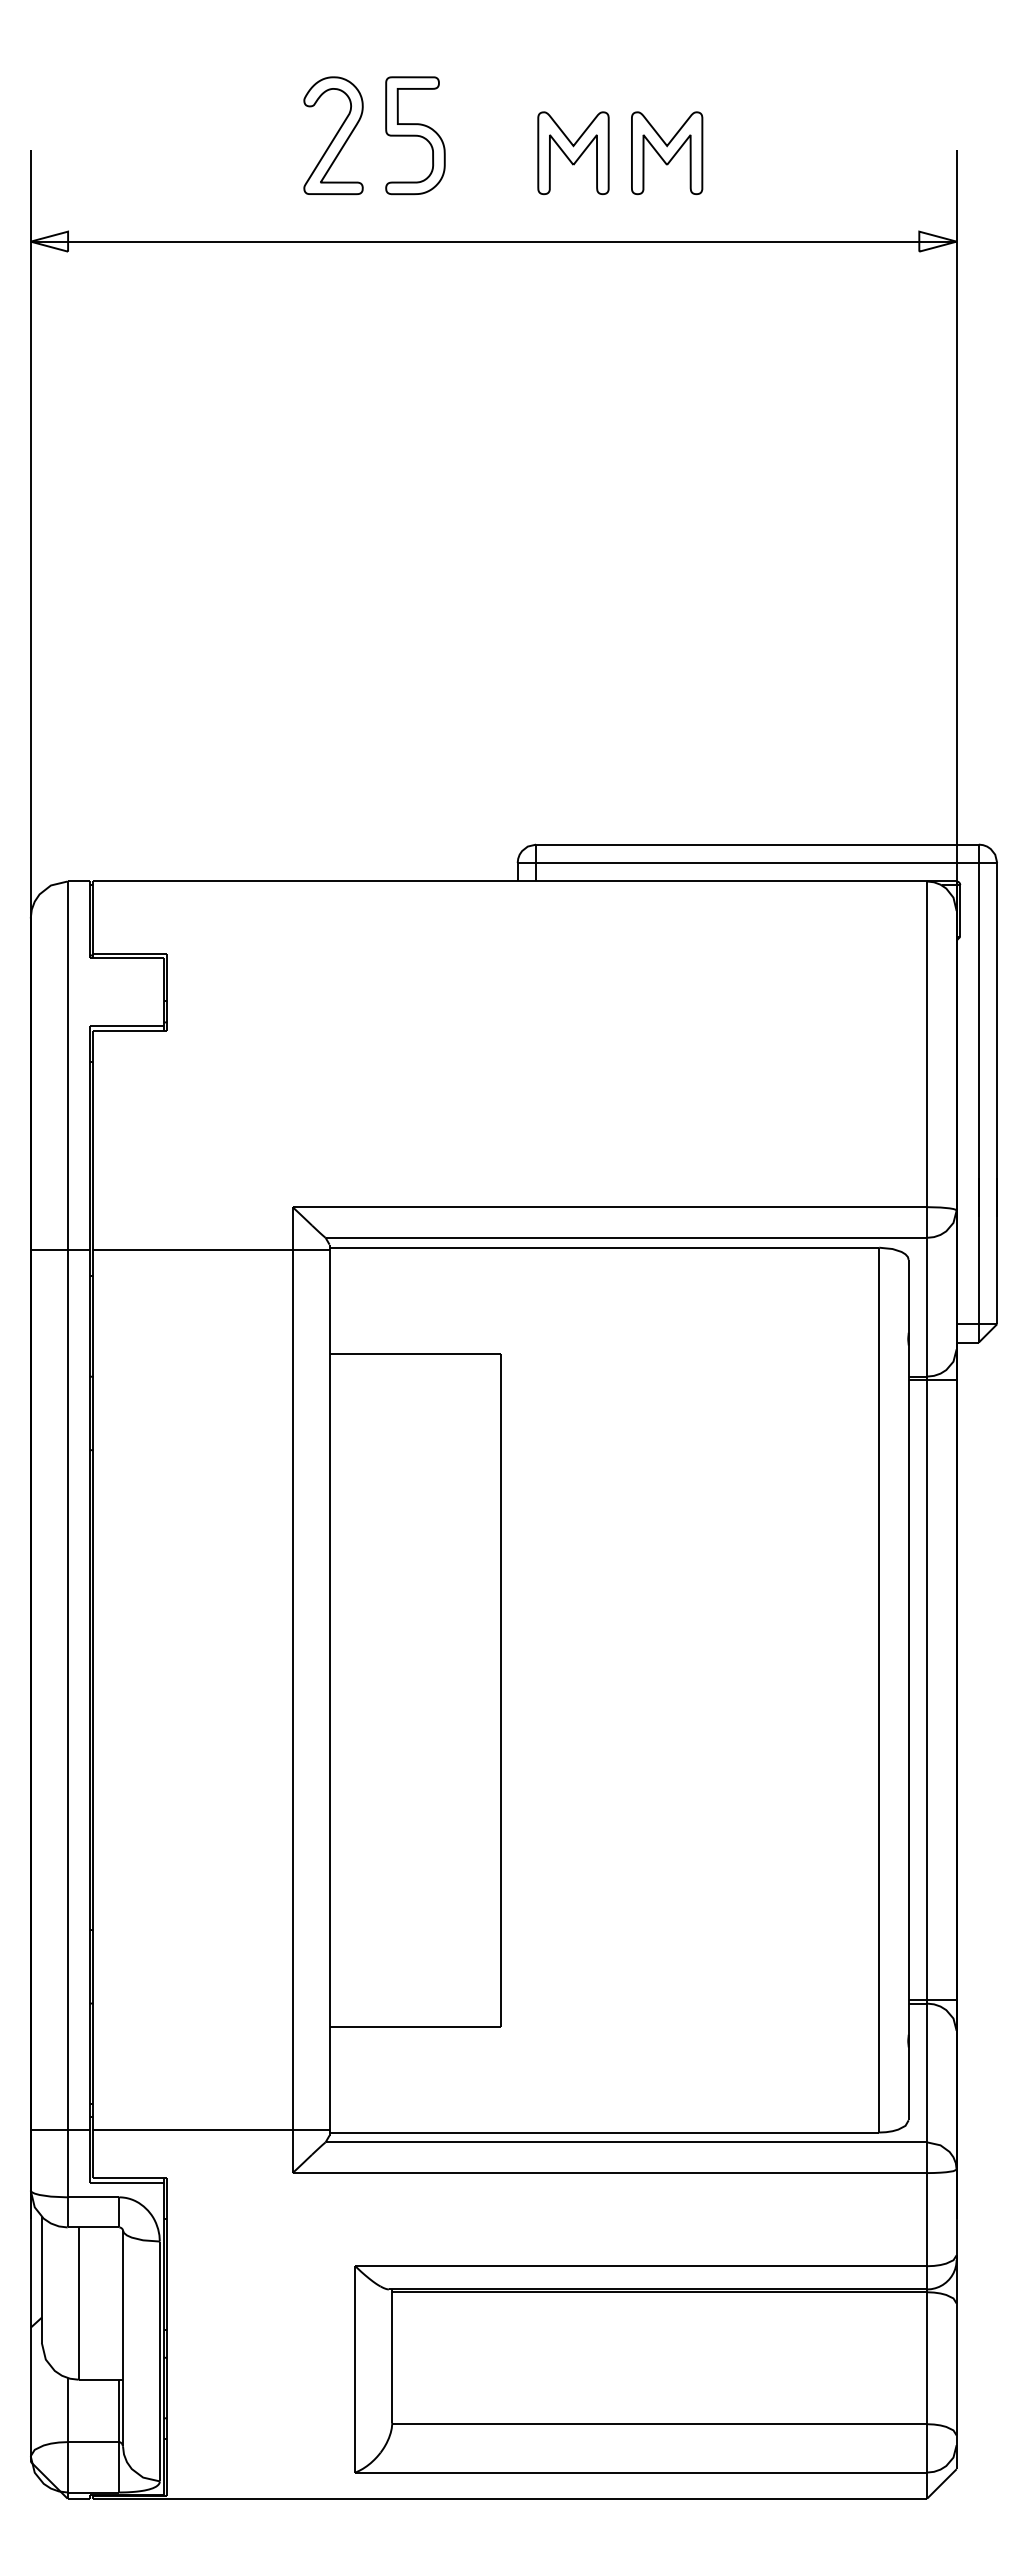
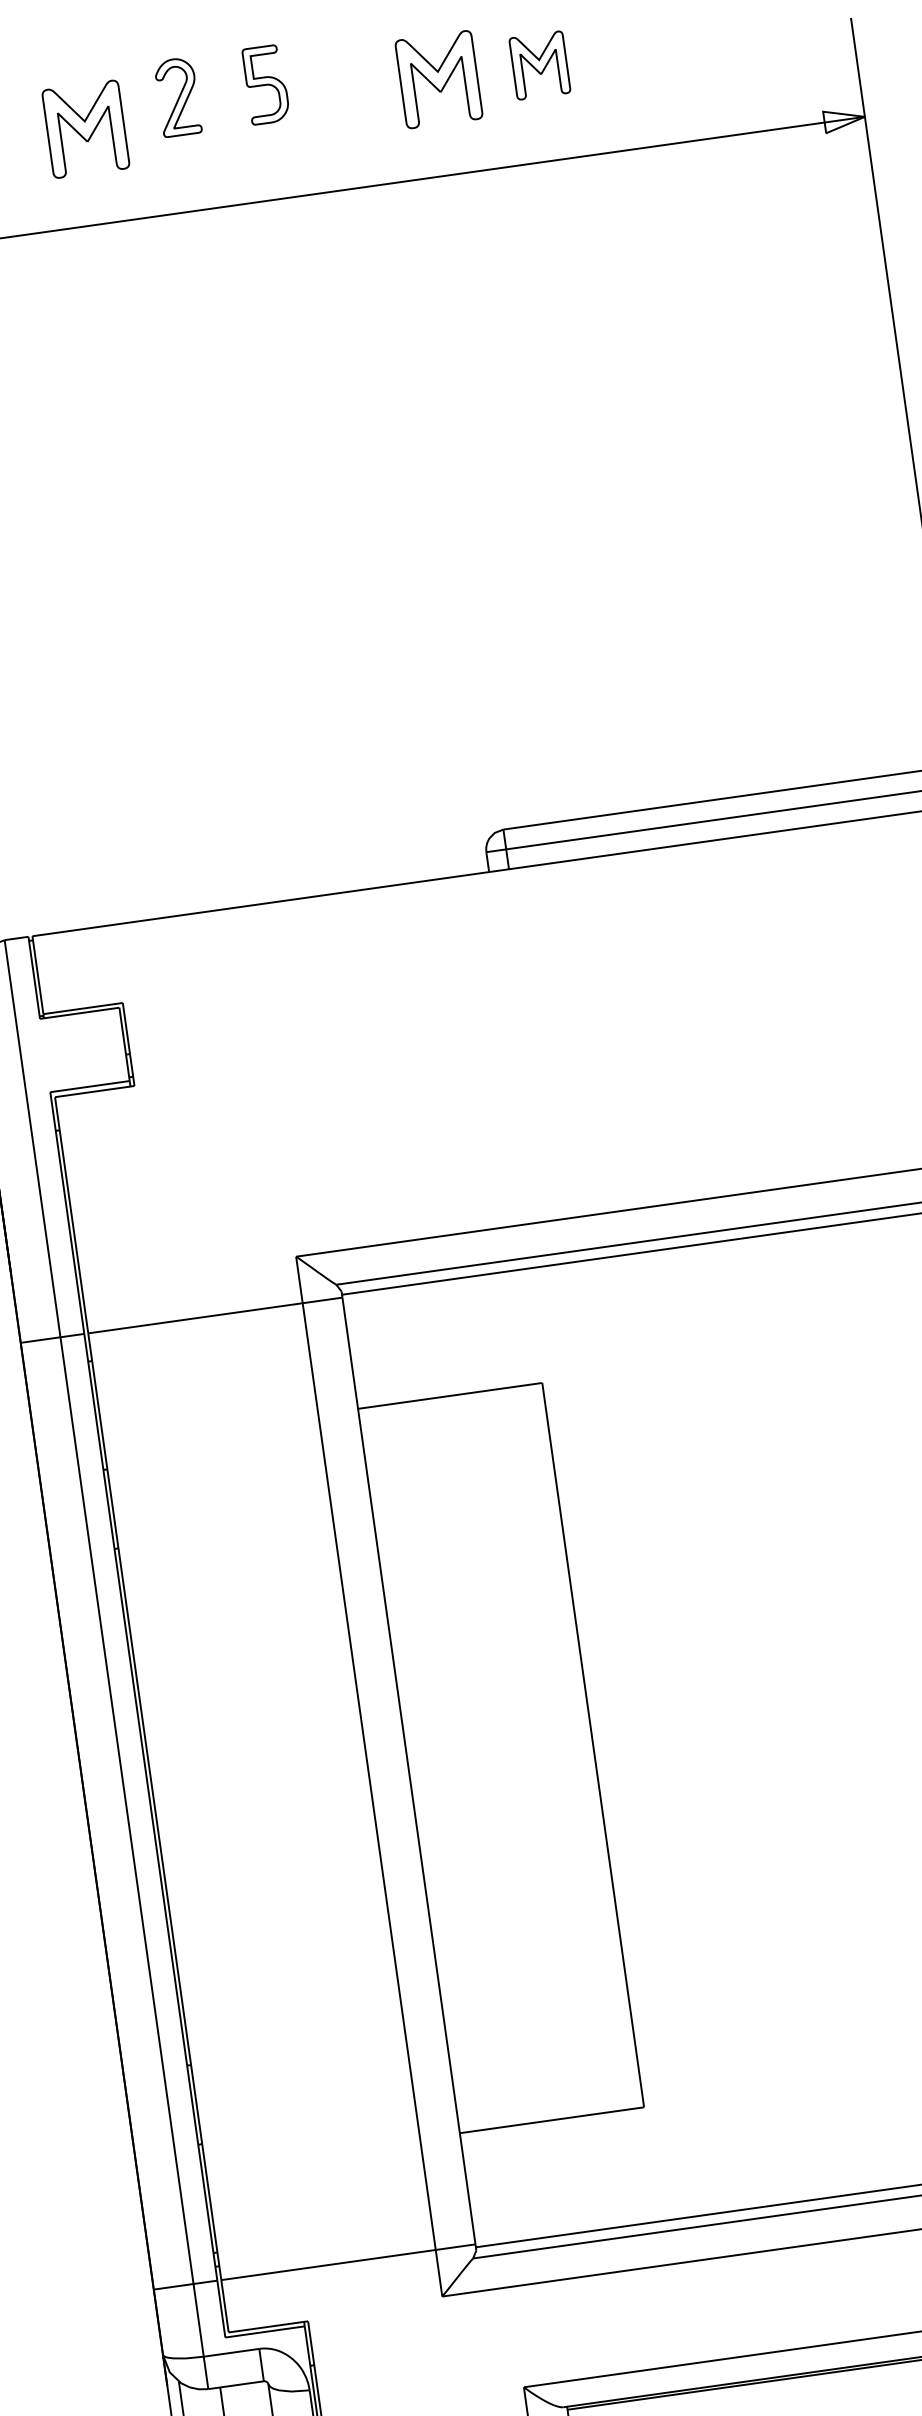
part: (333, 135) -> (177, 96), size x0.6
part: (415, 135) -> (266, 84), size x0.6
part: (245, 153) -> (85, 129), added
part: (667, 153) -> (540, 65), size x0.7

